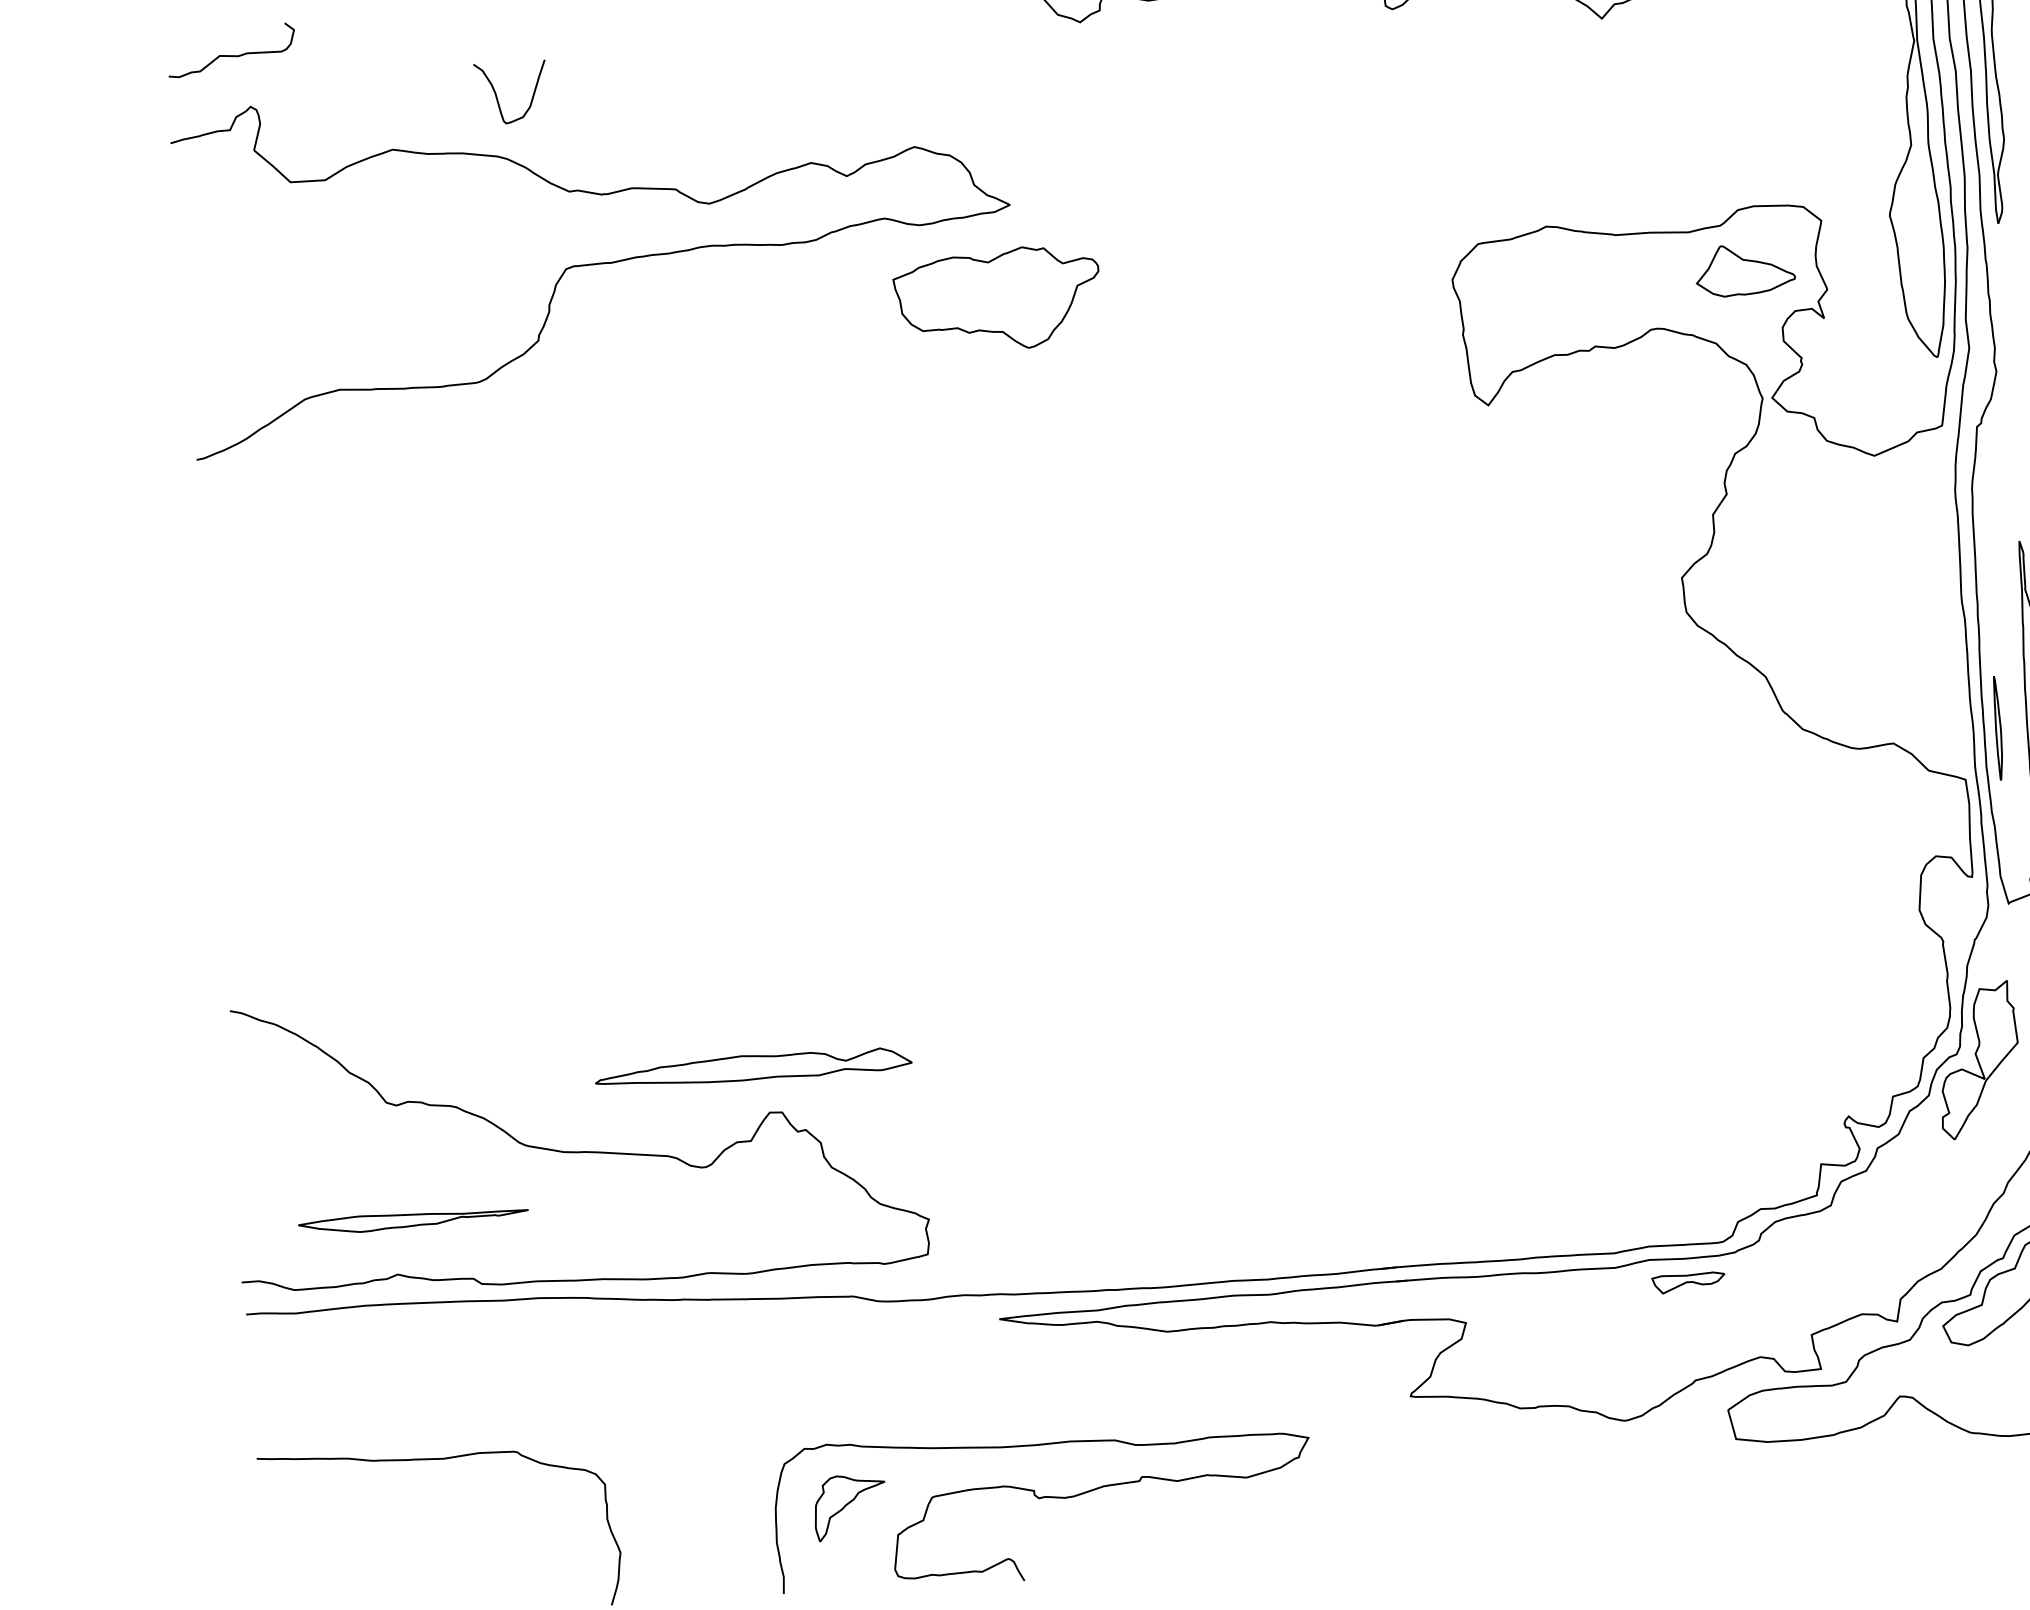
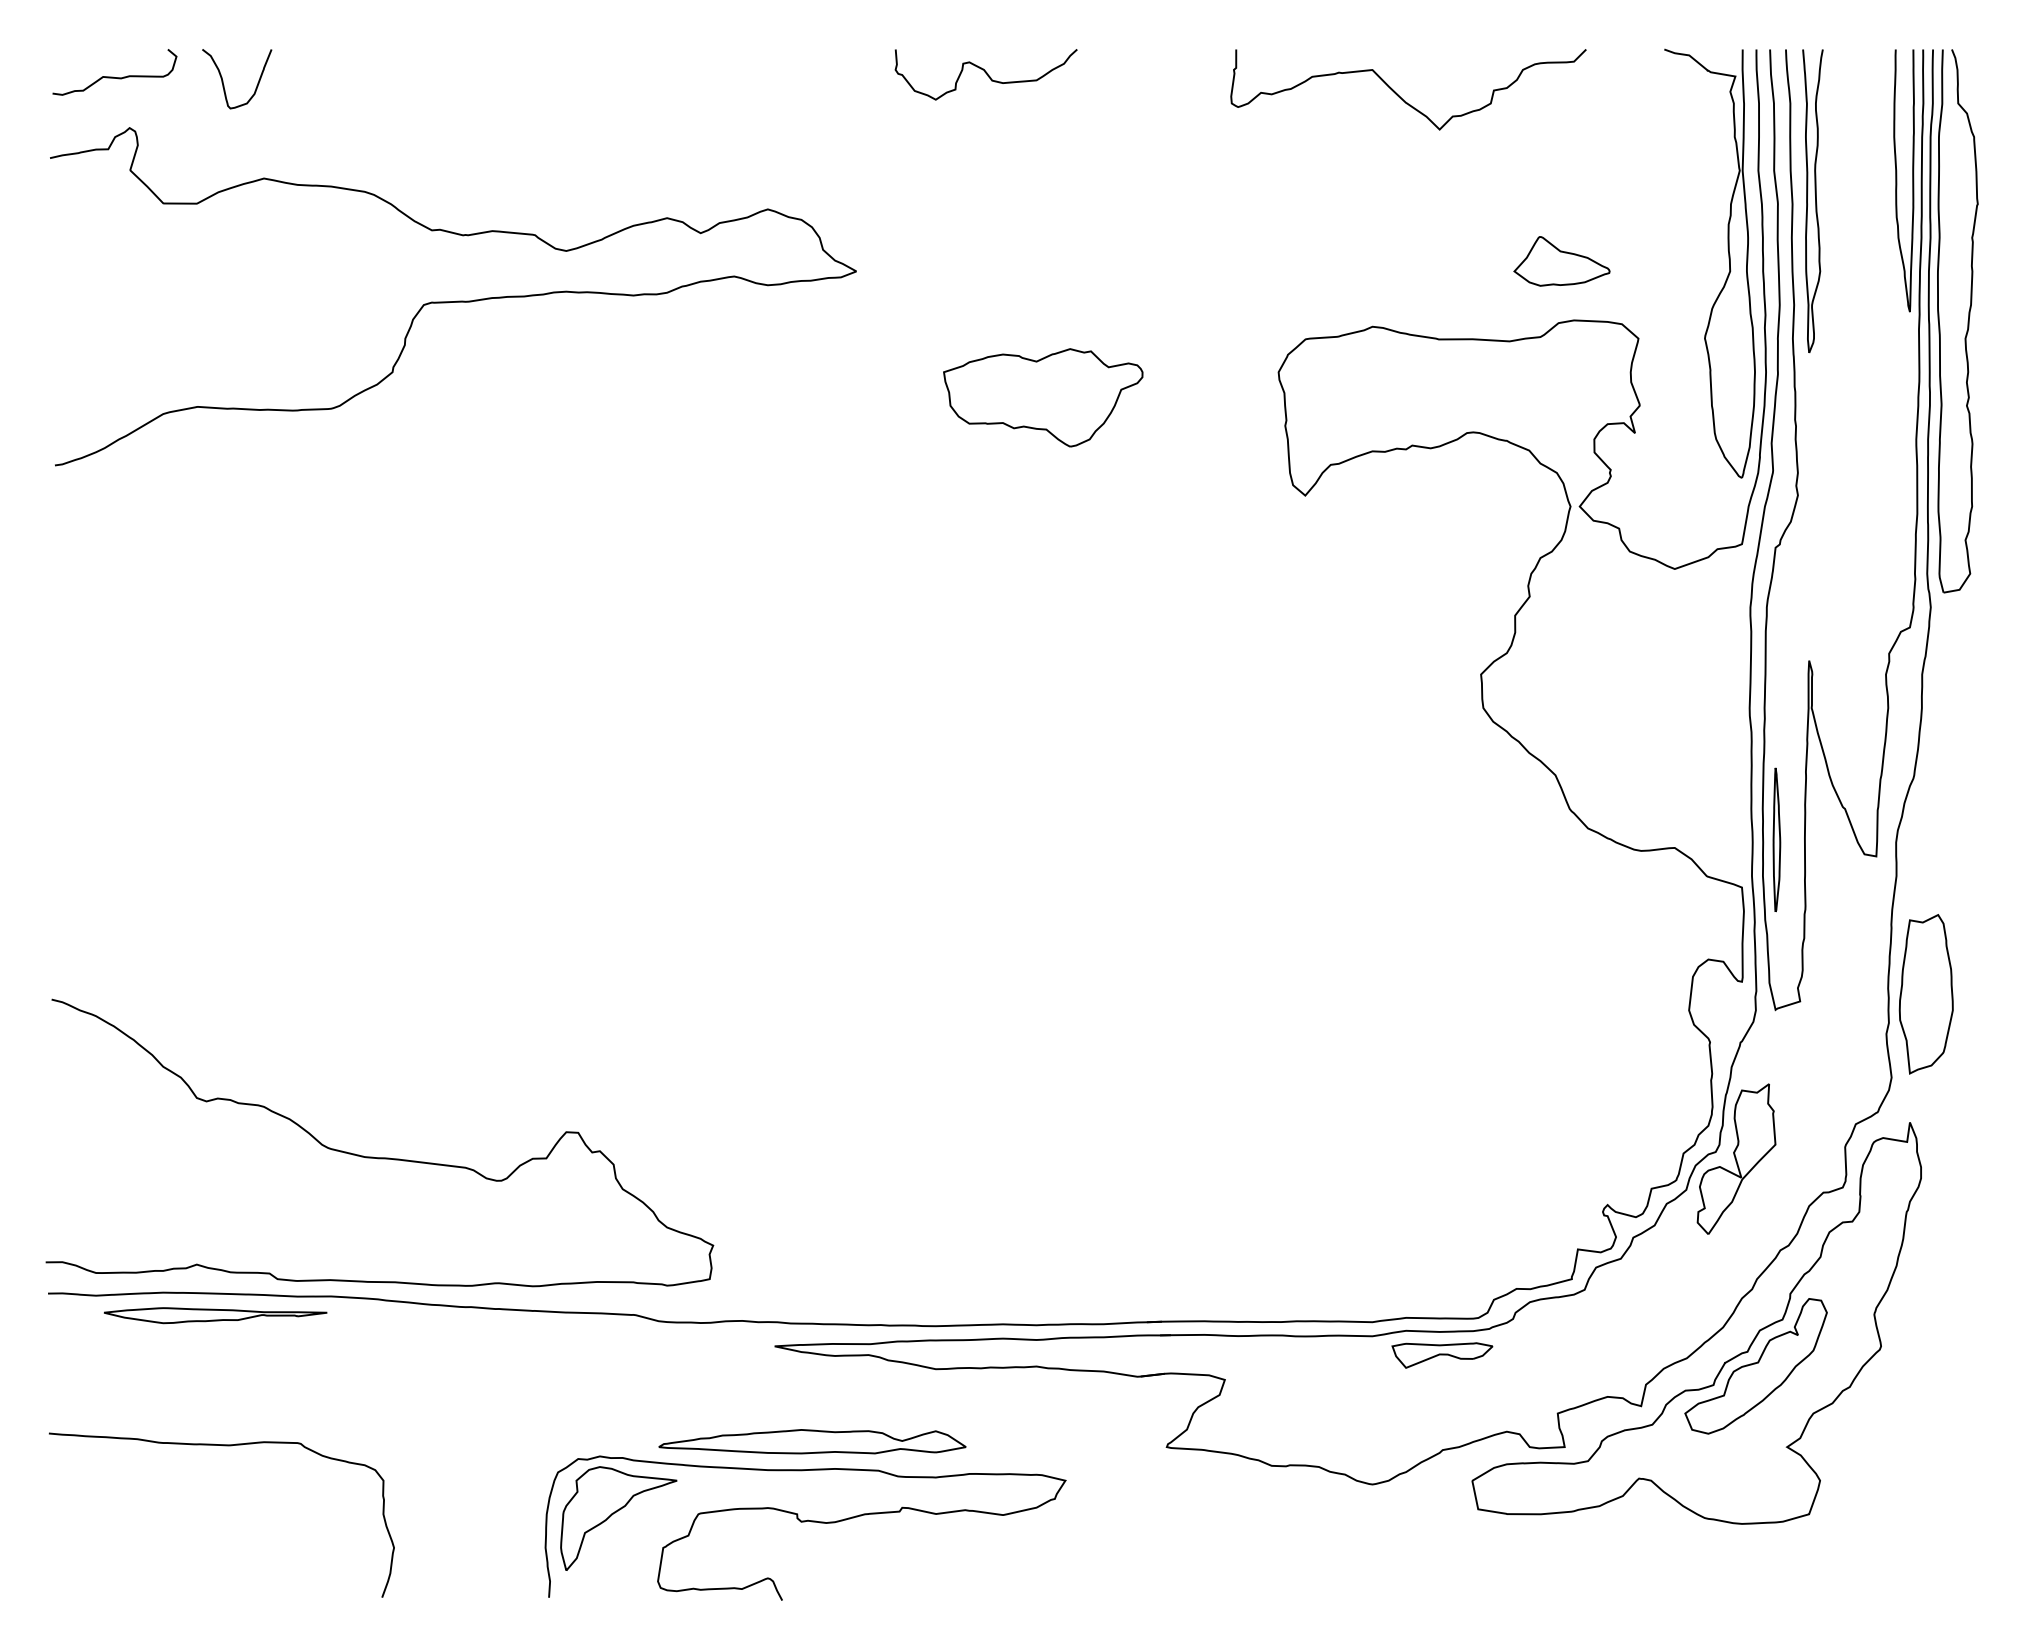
curve: (497, 95) -> (223, 80), moved
part: (1744, 270) -> (1561, 261), moved
part: (997, 299) -> (1043, 397), moved
part: (1997, 727) -> (1776, 839), size x1.43
part: (753, 1067) -> (812, 1441), moved
part: (413, 1220) -> (215, 1315), moved
part: (1688, 1282) -> (1442, 1355), size x1.43
part: (850, 1507) -> (618, 1518), size x1.67

